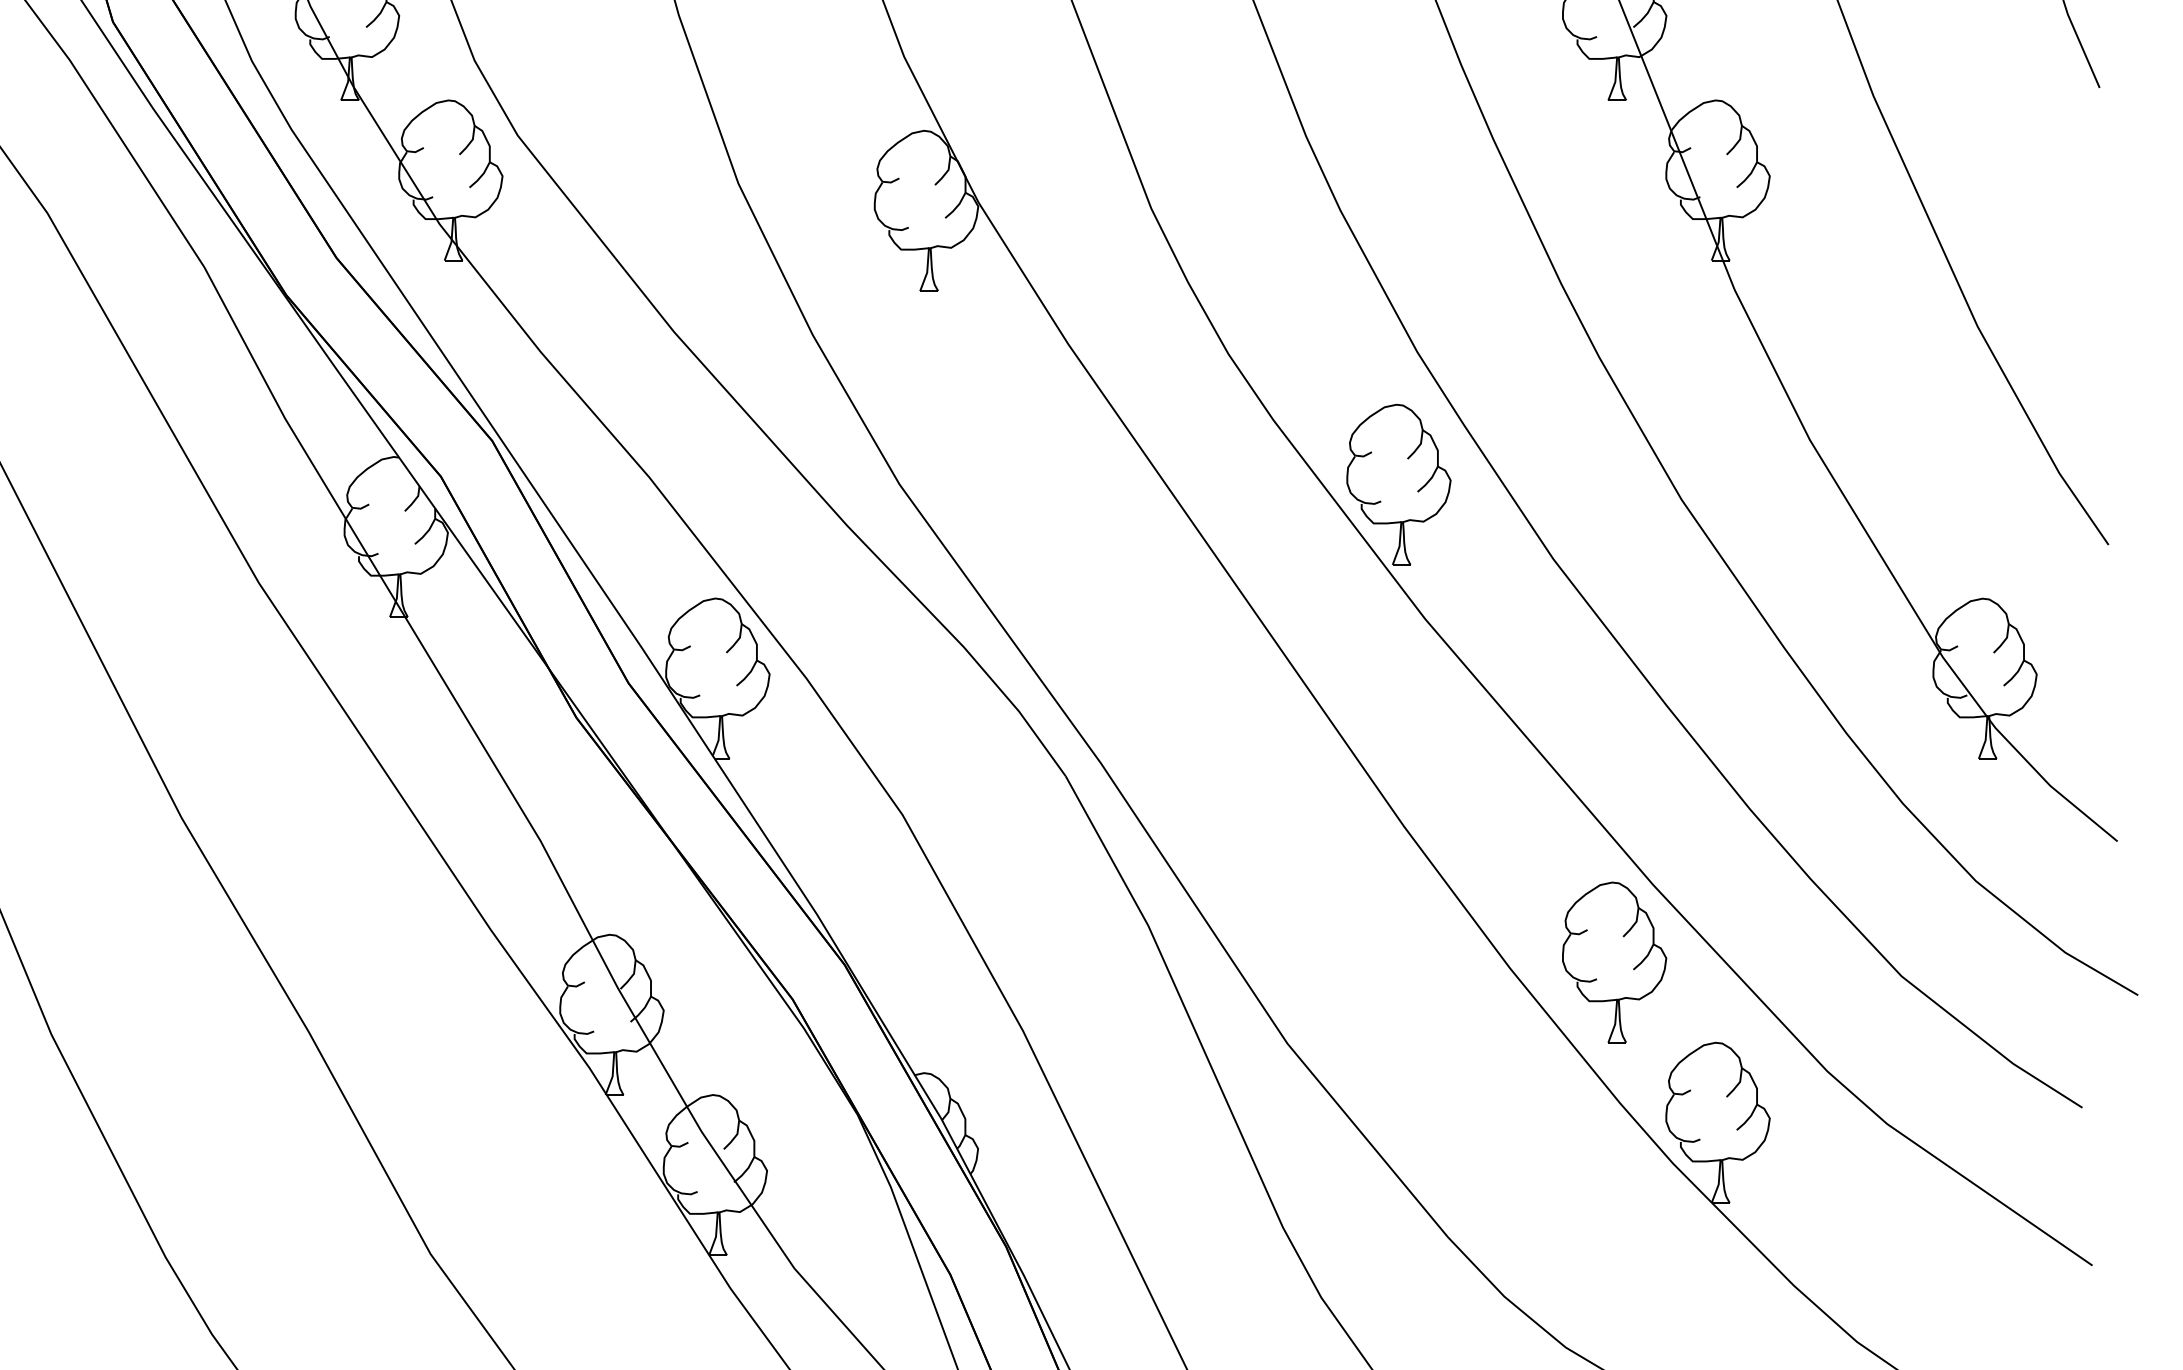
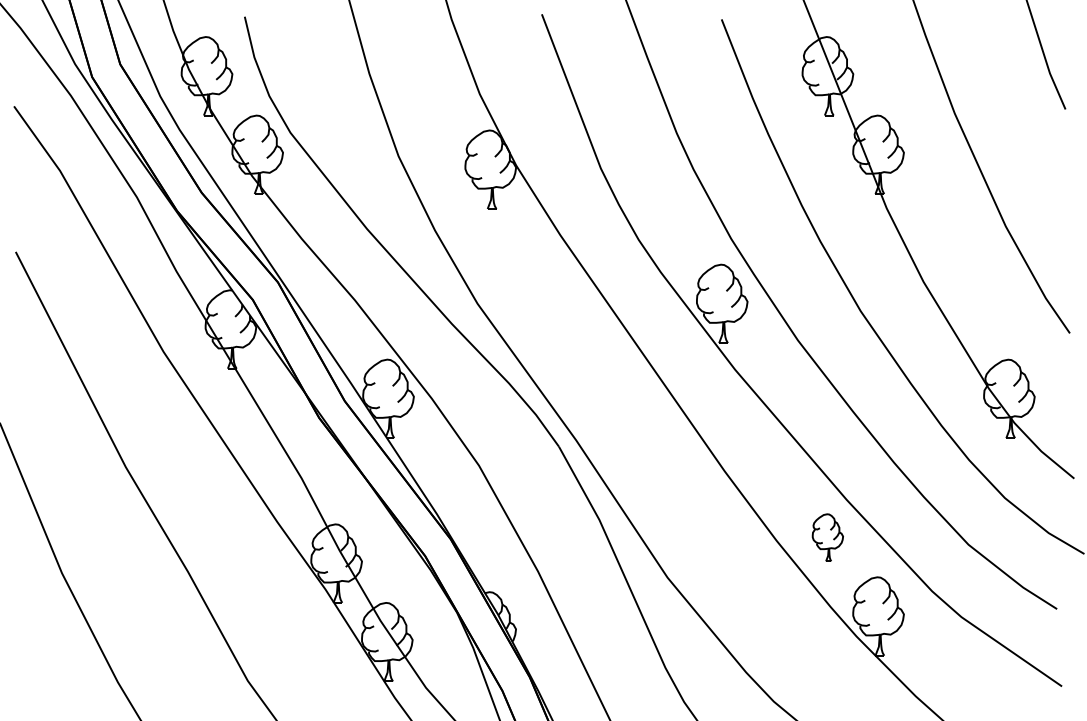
part: (1613, 961) -> (827, 537), size x0.6

